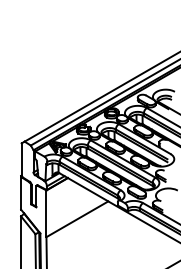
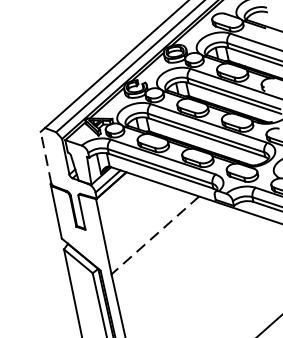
line: (21, 159) -> (45, 157), solid -> dashed
line: (77, 219) -> (155, 235), solid -> dashed

